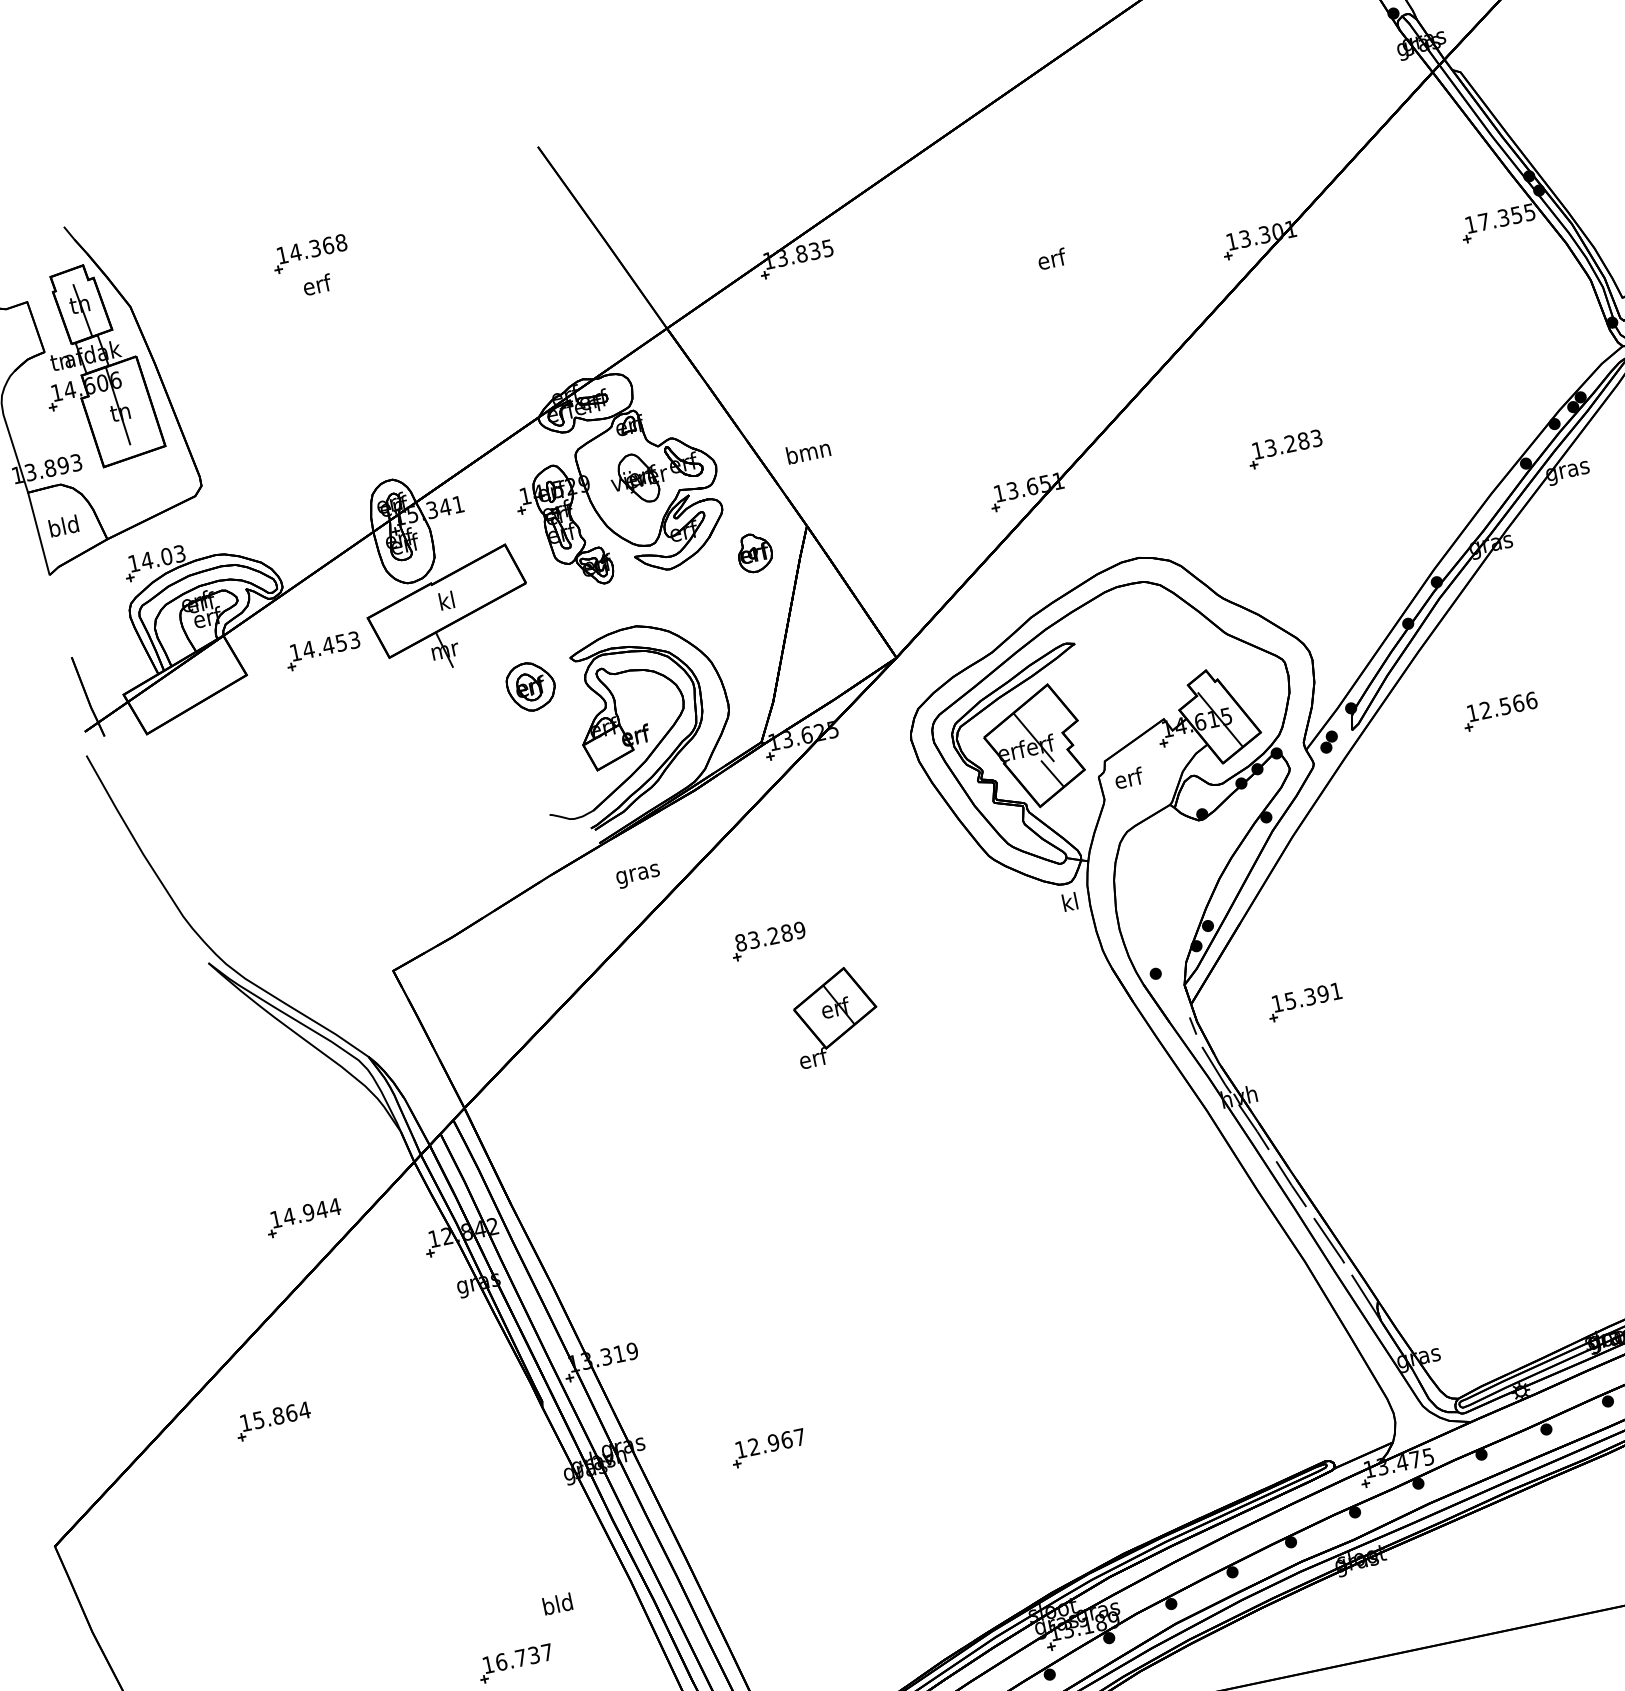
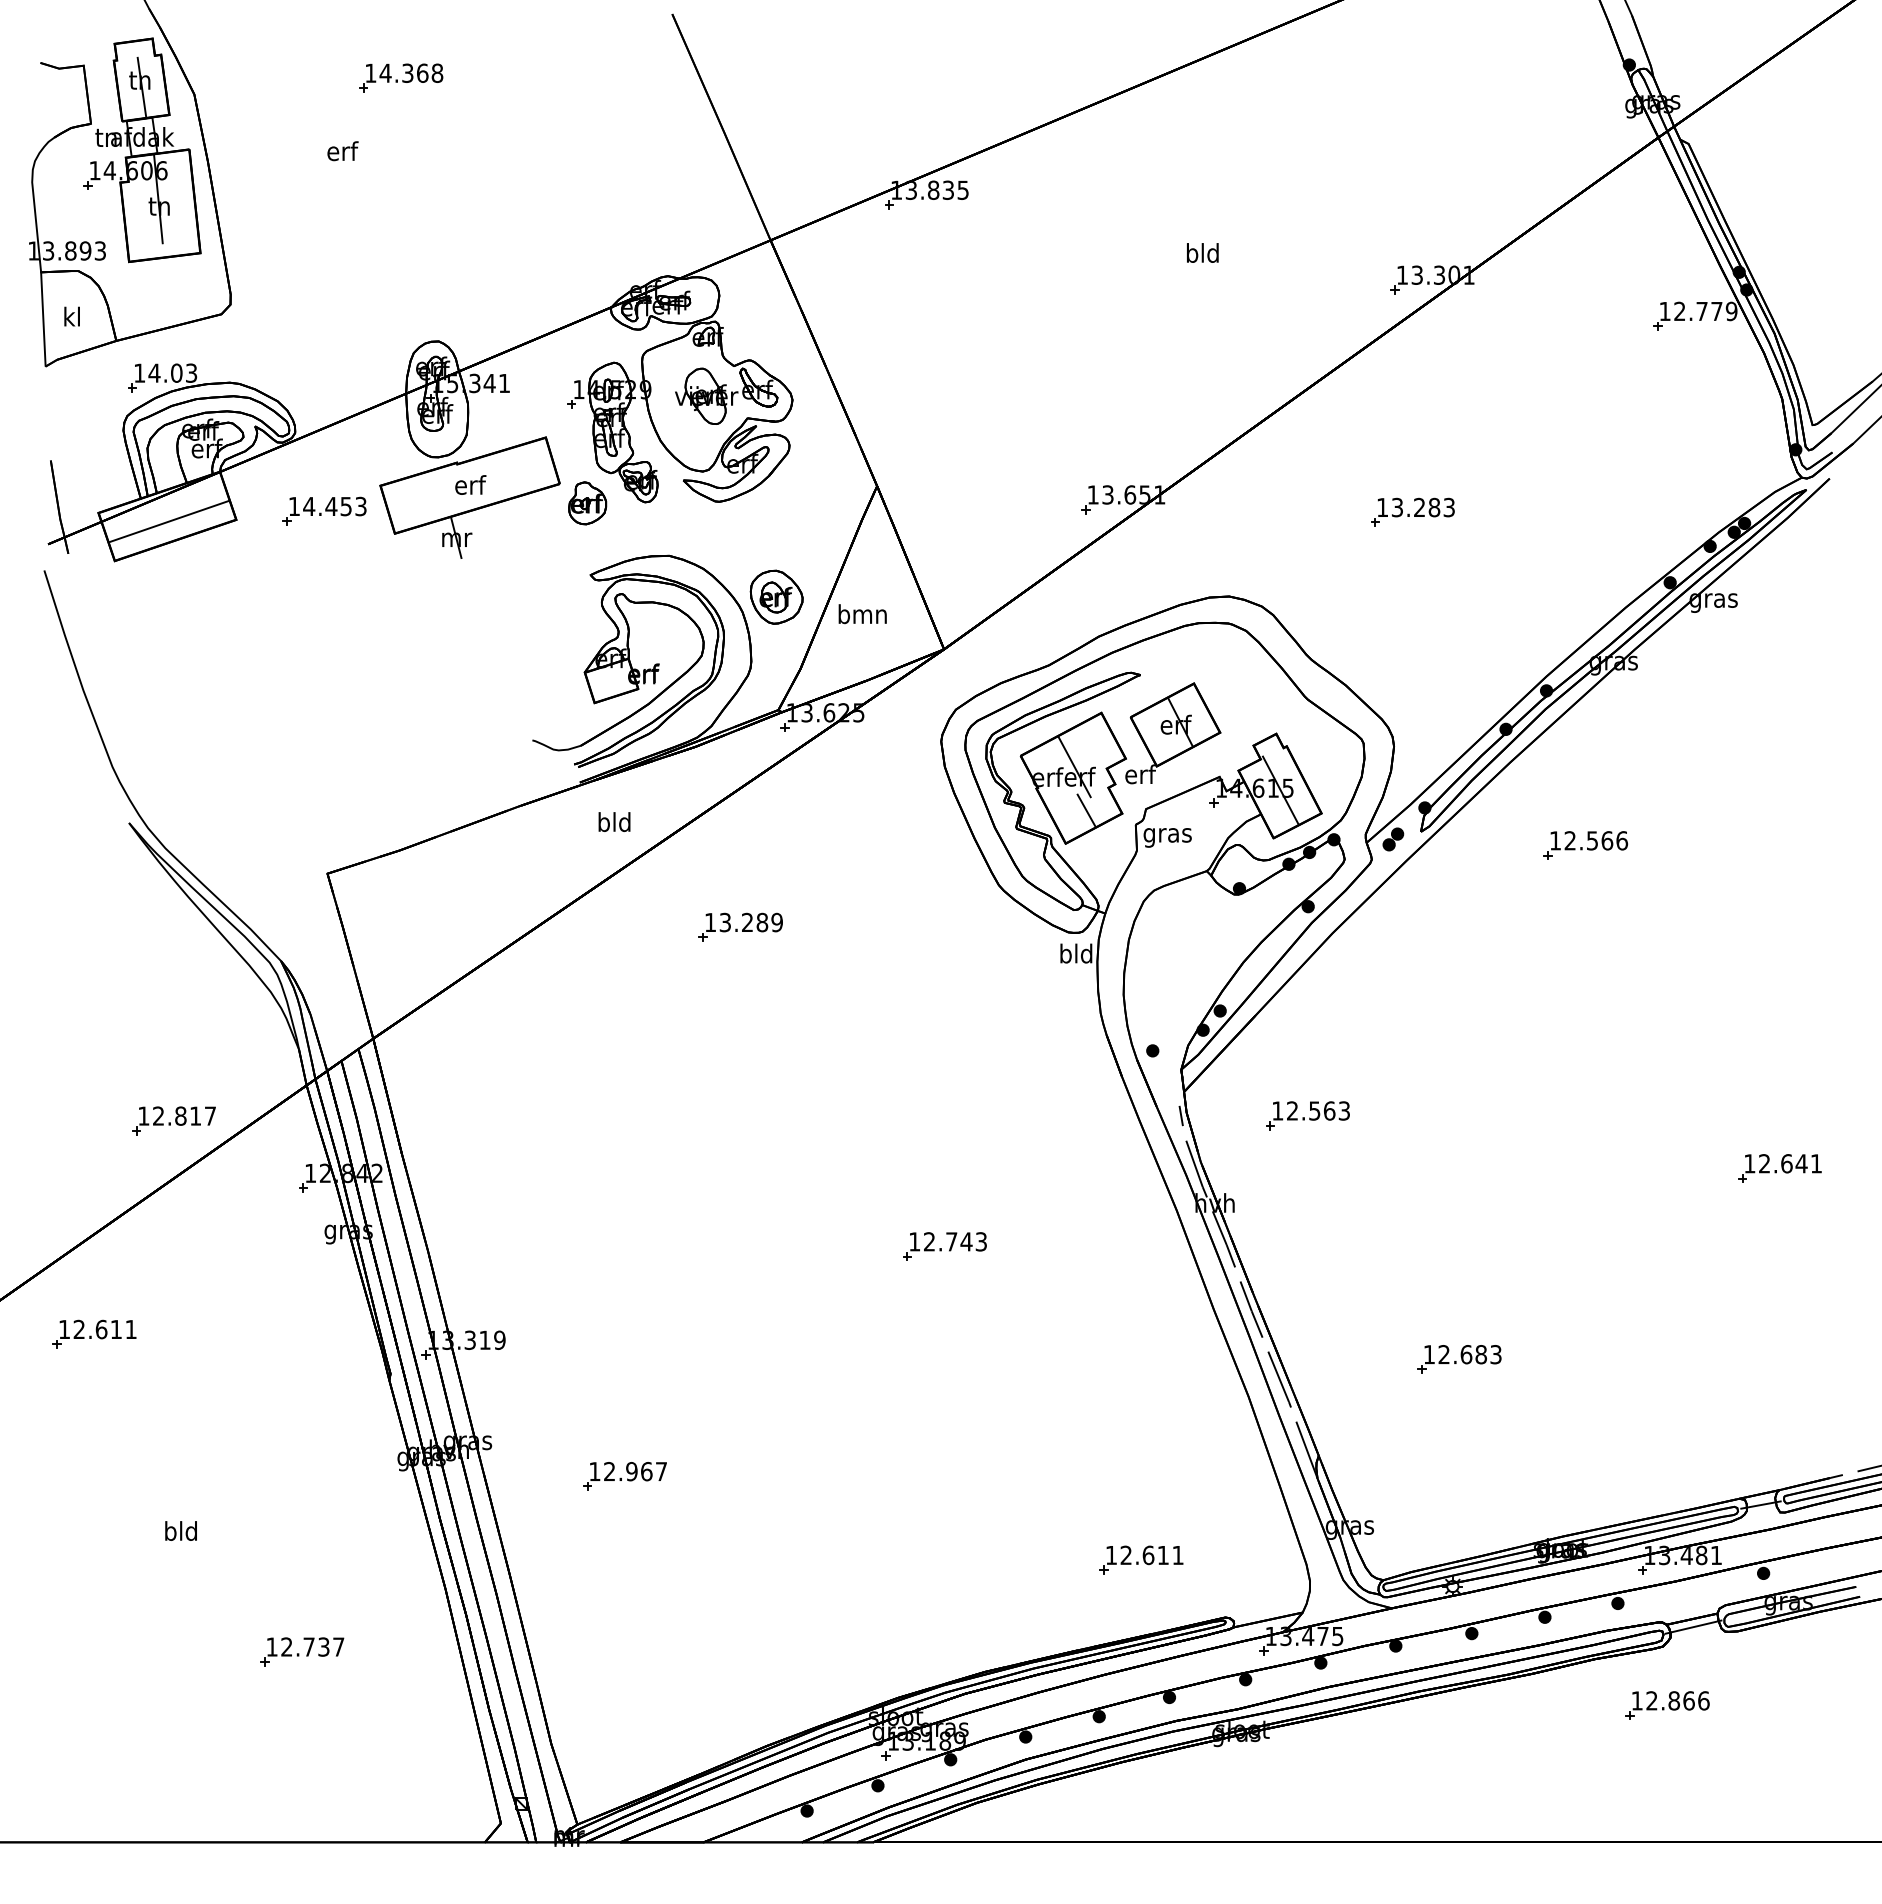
text: (1506, 217) -> (1705, 311), 17.355 -> 12.779
text: (1051, 258) -> (1203, 252), erf -> bld
text: (317, 285) -> (342, 151), moved
text: (808, 452) -> (862, 614), moved
text: (64, 525) -> (72, 316), bld -> kl
part: (754, 552) -> (587, 503), moved
text: (447, 600) -> (470, 484), kl -> erf
part: (530, 686) -> (776, 596), moved
line: (187, 689) -> (169, 521), added
text: (1128, 779) -> (1167, 834), erf -> gras
text: (637, 873) -> (614, 824), gras -> bld
text: (1070, 901) -> (1076, 953), kl -> bld
text: (740, 942) -> (710, 922), 83.289 -> 13.289
text: (1313, 995) -> (1318, 1110), 15.391 -> 12.563
part: (834, 1016) -> (1173, 733), moved
part: (1008, 1185) -> (944, 1246), added
part: (1484, 1189) -> (1459, 1359), added
text: (311, 1211) -> (184, 1115), 14.944 -> 12.817
text: (281, 1415) -> (105, 1329), 15.864 -> 12.611
part: (1240, 1425) -> (1141, 1559), added
text: (557, 1603) -> (180, 1530), moved
text: (500, 1661) -> (286, 1646), 16.737 -> 12.737

